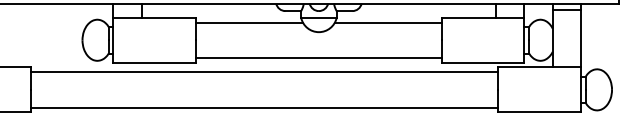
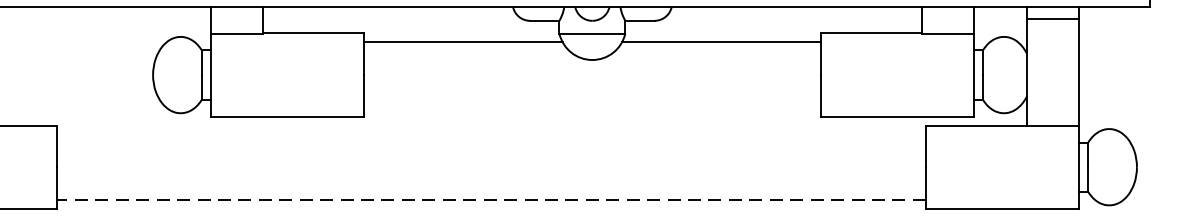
line: (318, 57) -> (591, 107), removed
line: (264, 72) -> (491, 134), removed
line: (264, 107) -> (491, 199), solid -> dashed

